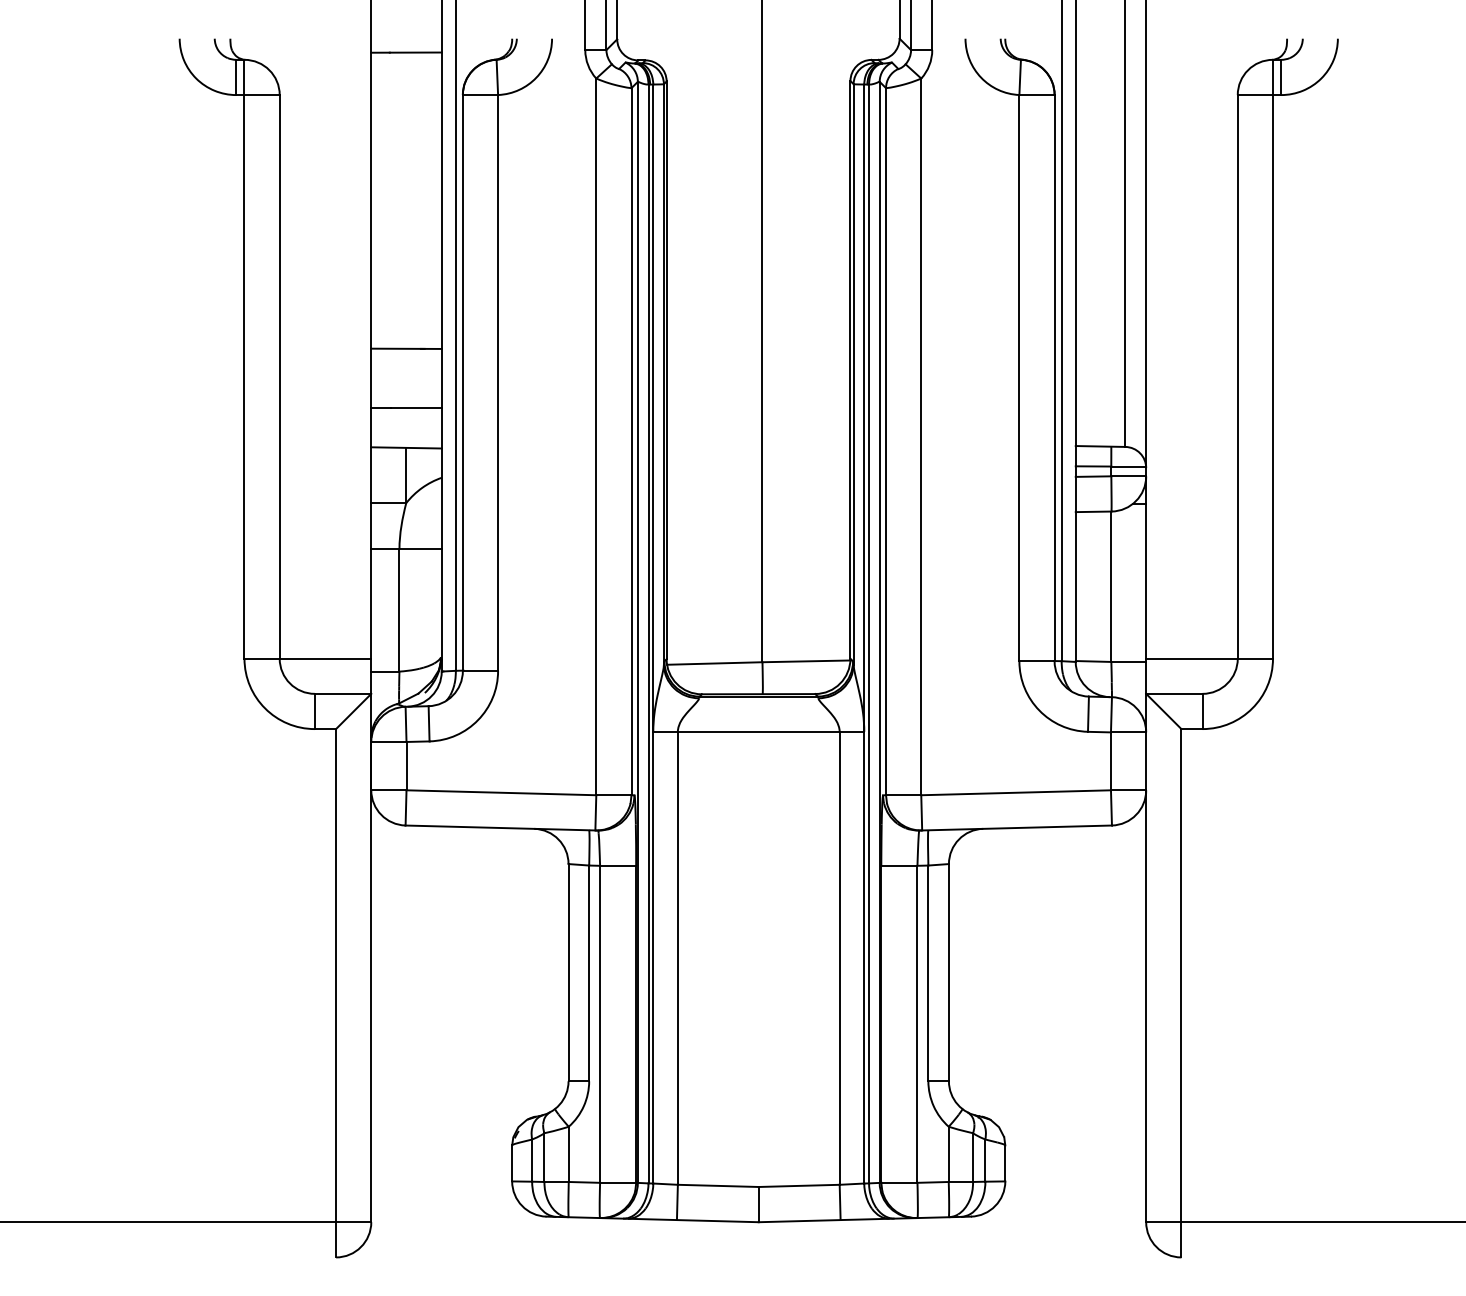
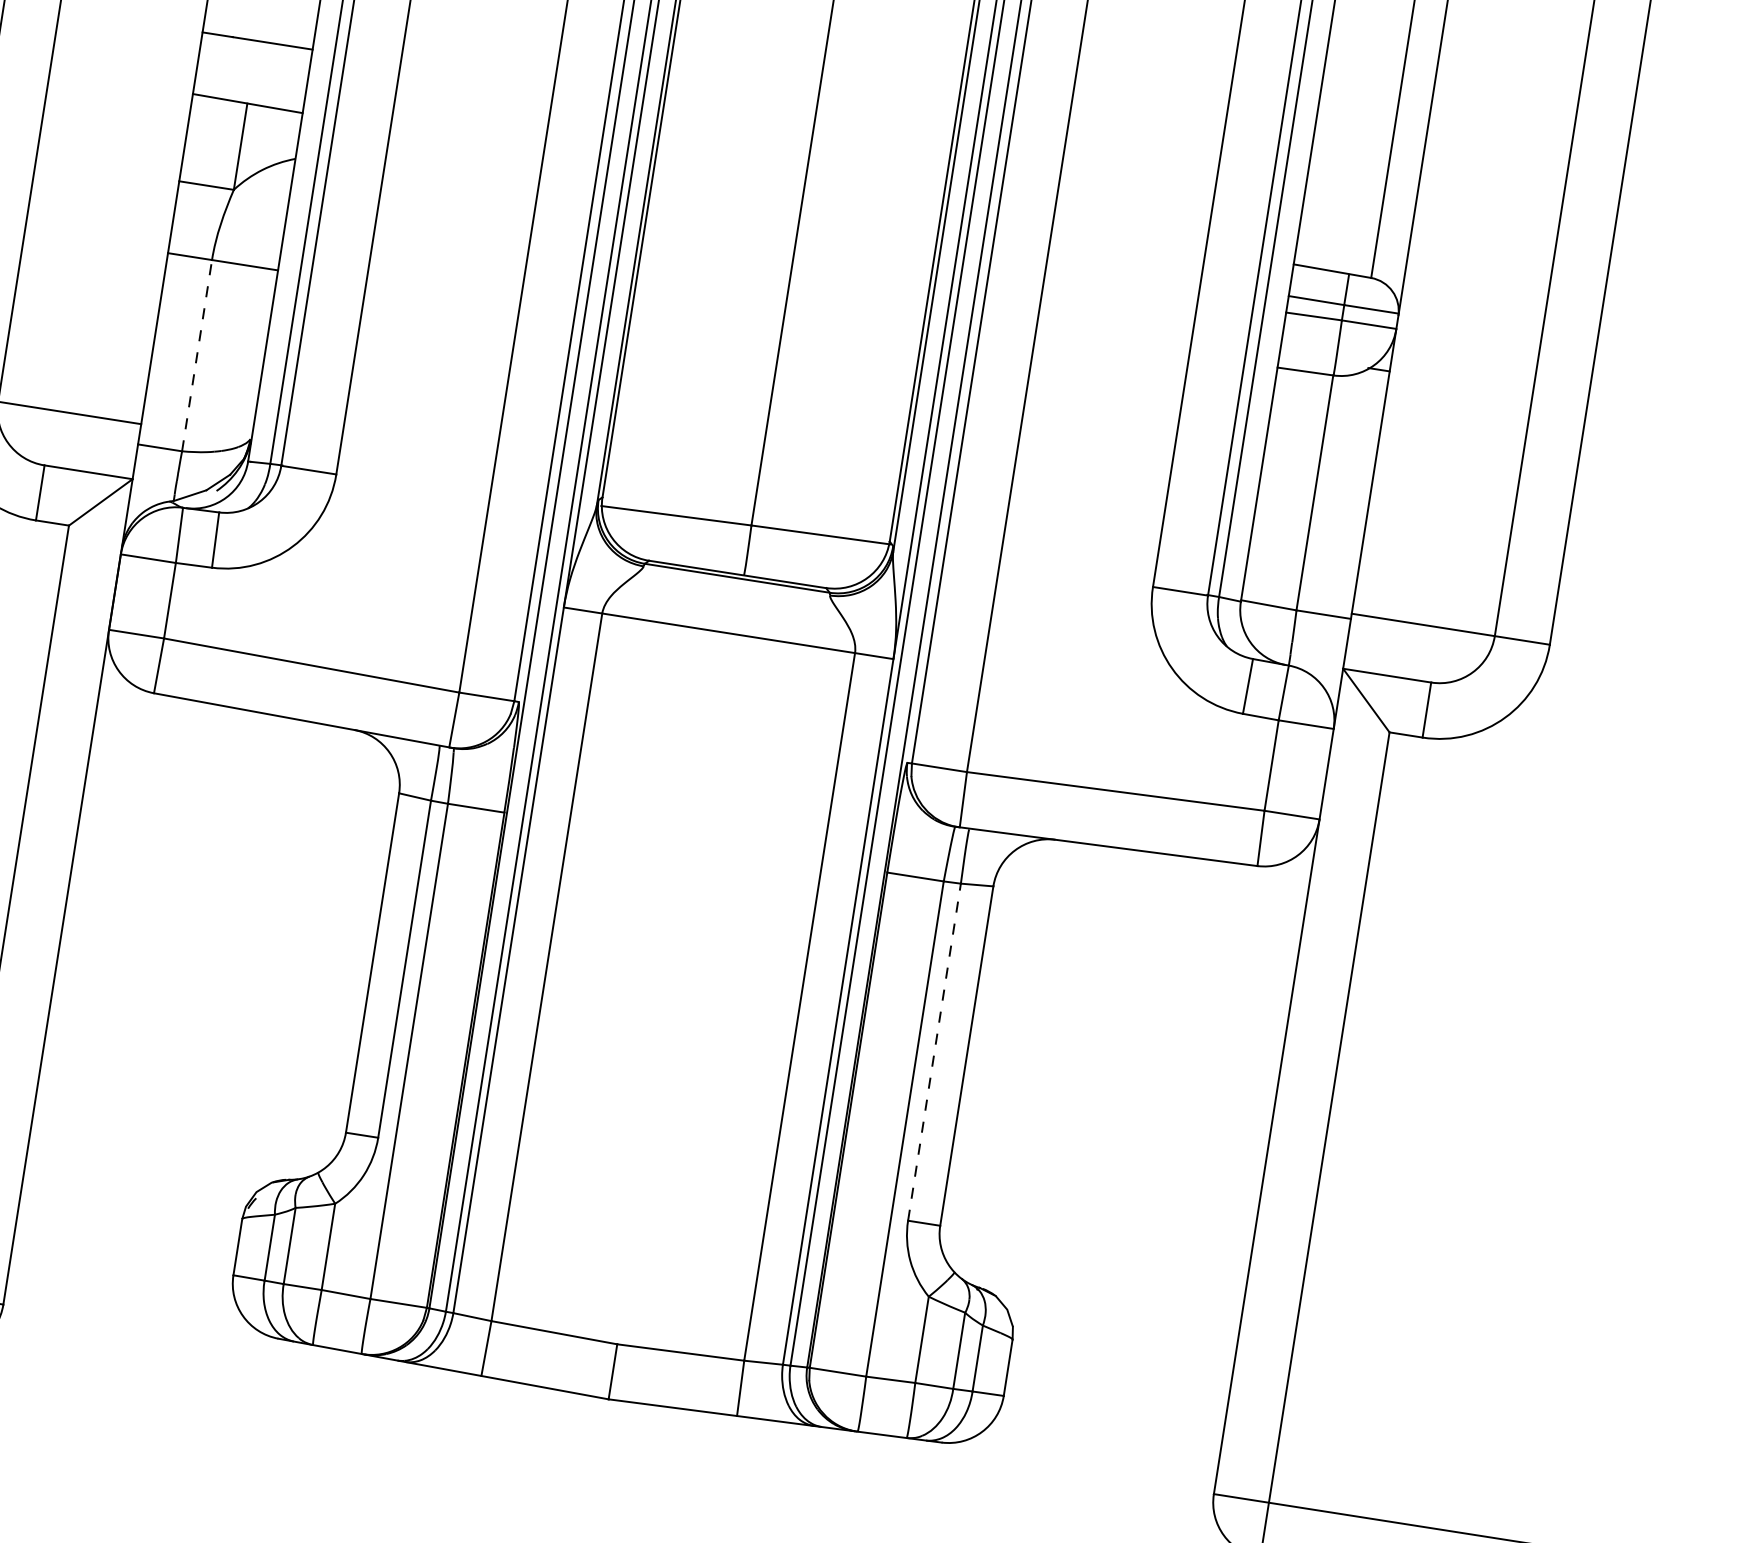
line: (399, 609) -> (197, 354), solid -> dashed
line: (928, 973) -> (934, 1052), solid -> dashed

